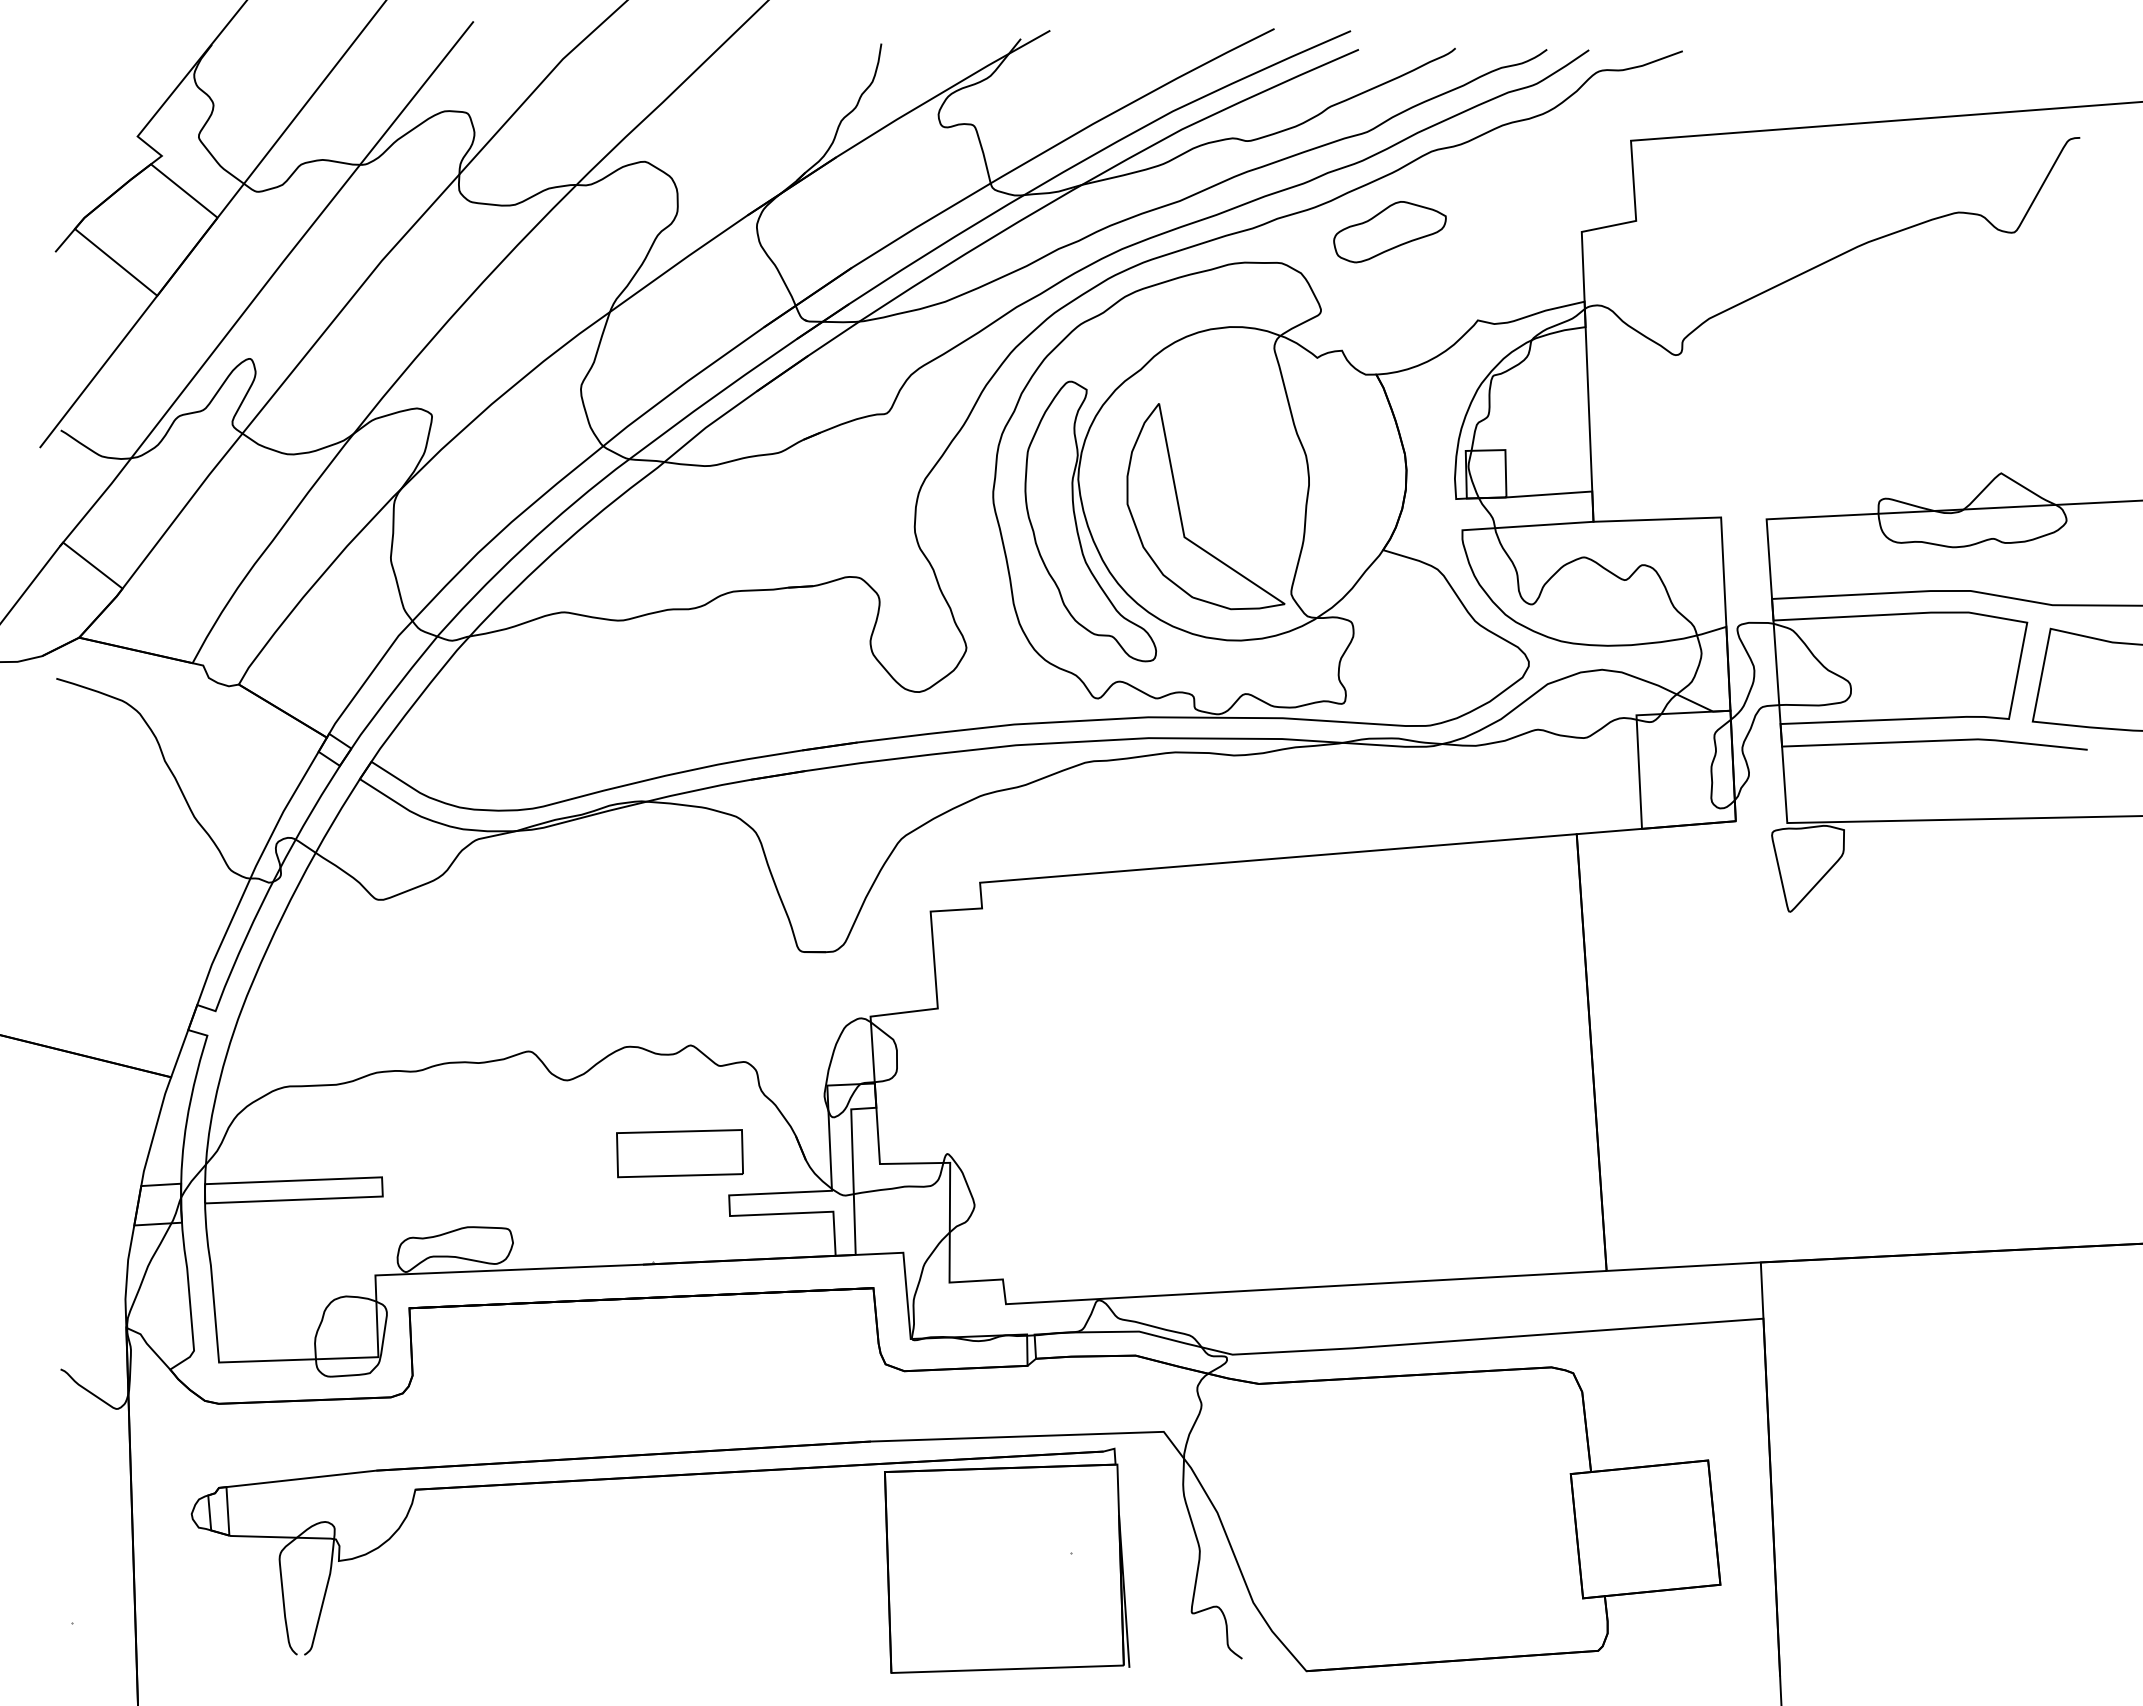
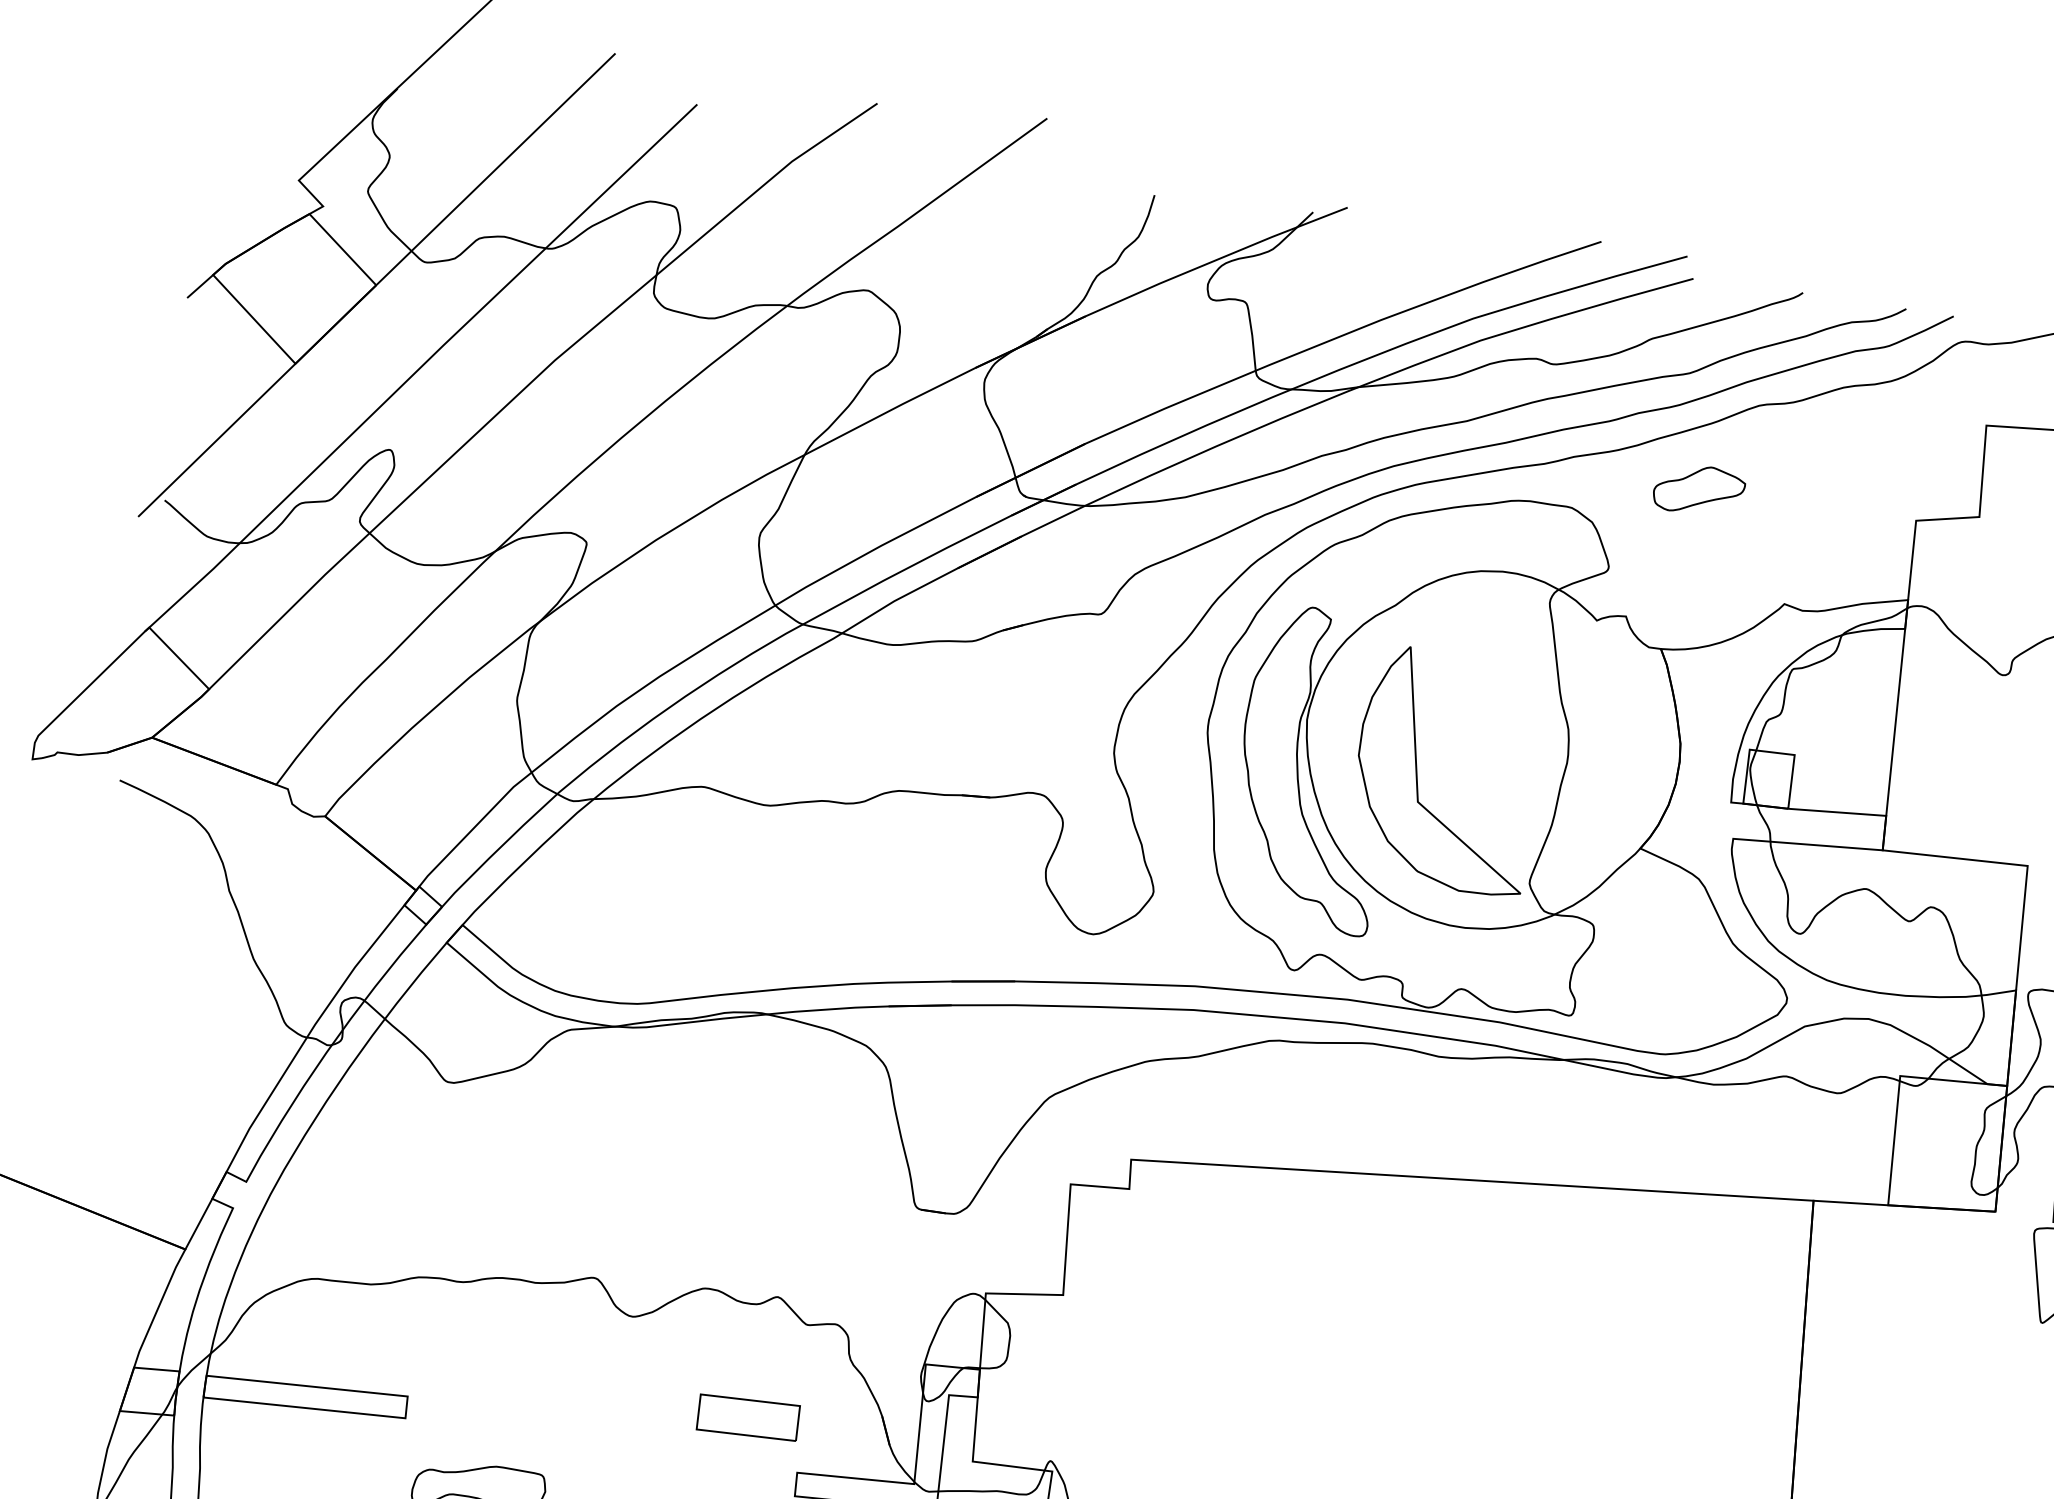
part: (1389, 232) -> (1698, 490), size x0.7
part: (679, 1153) -> (747, 1417), size x0.7

